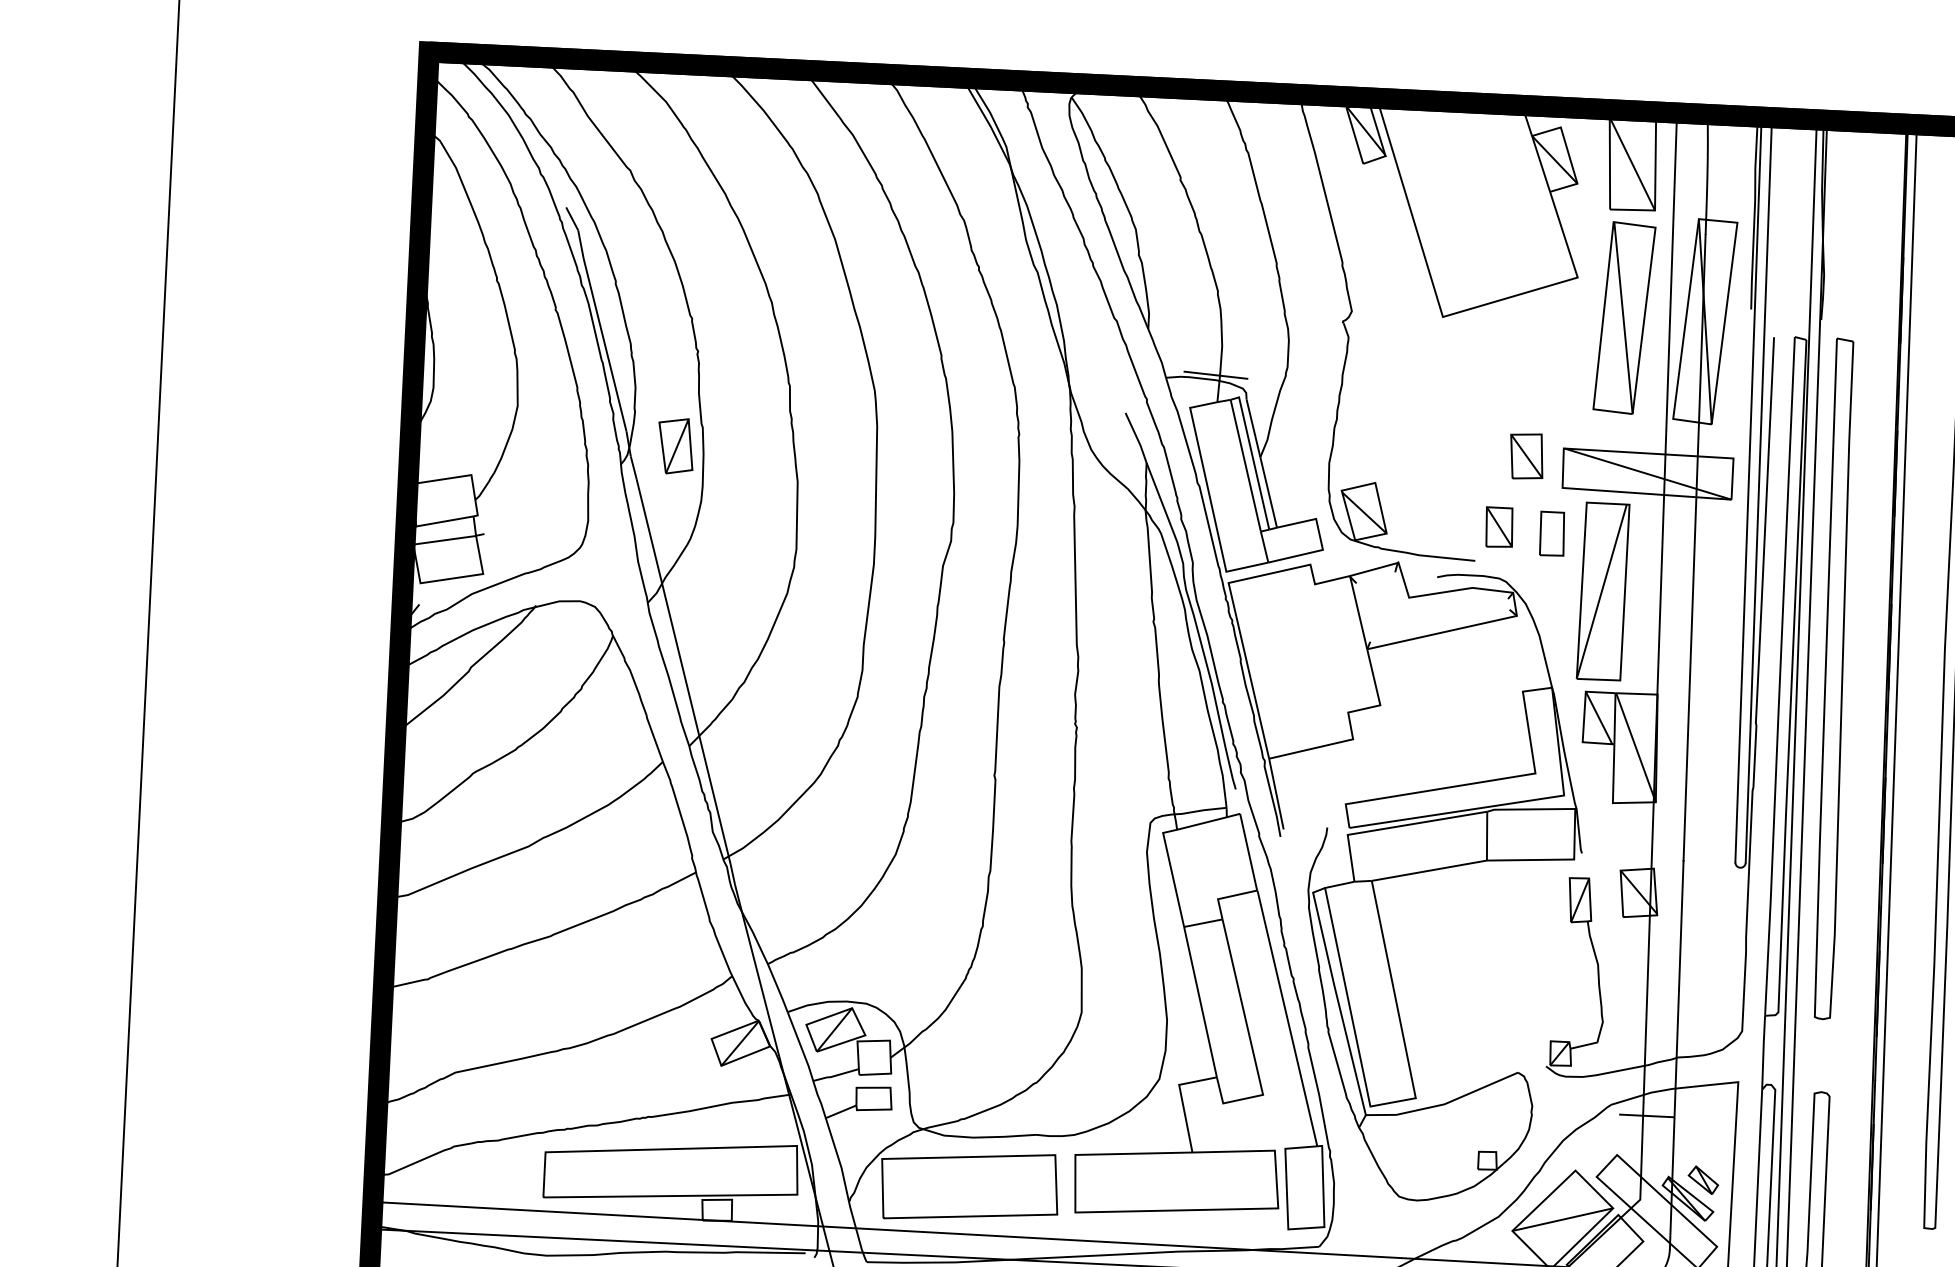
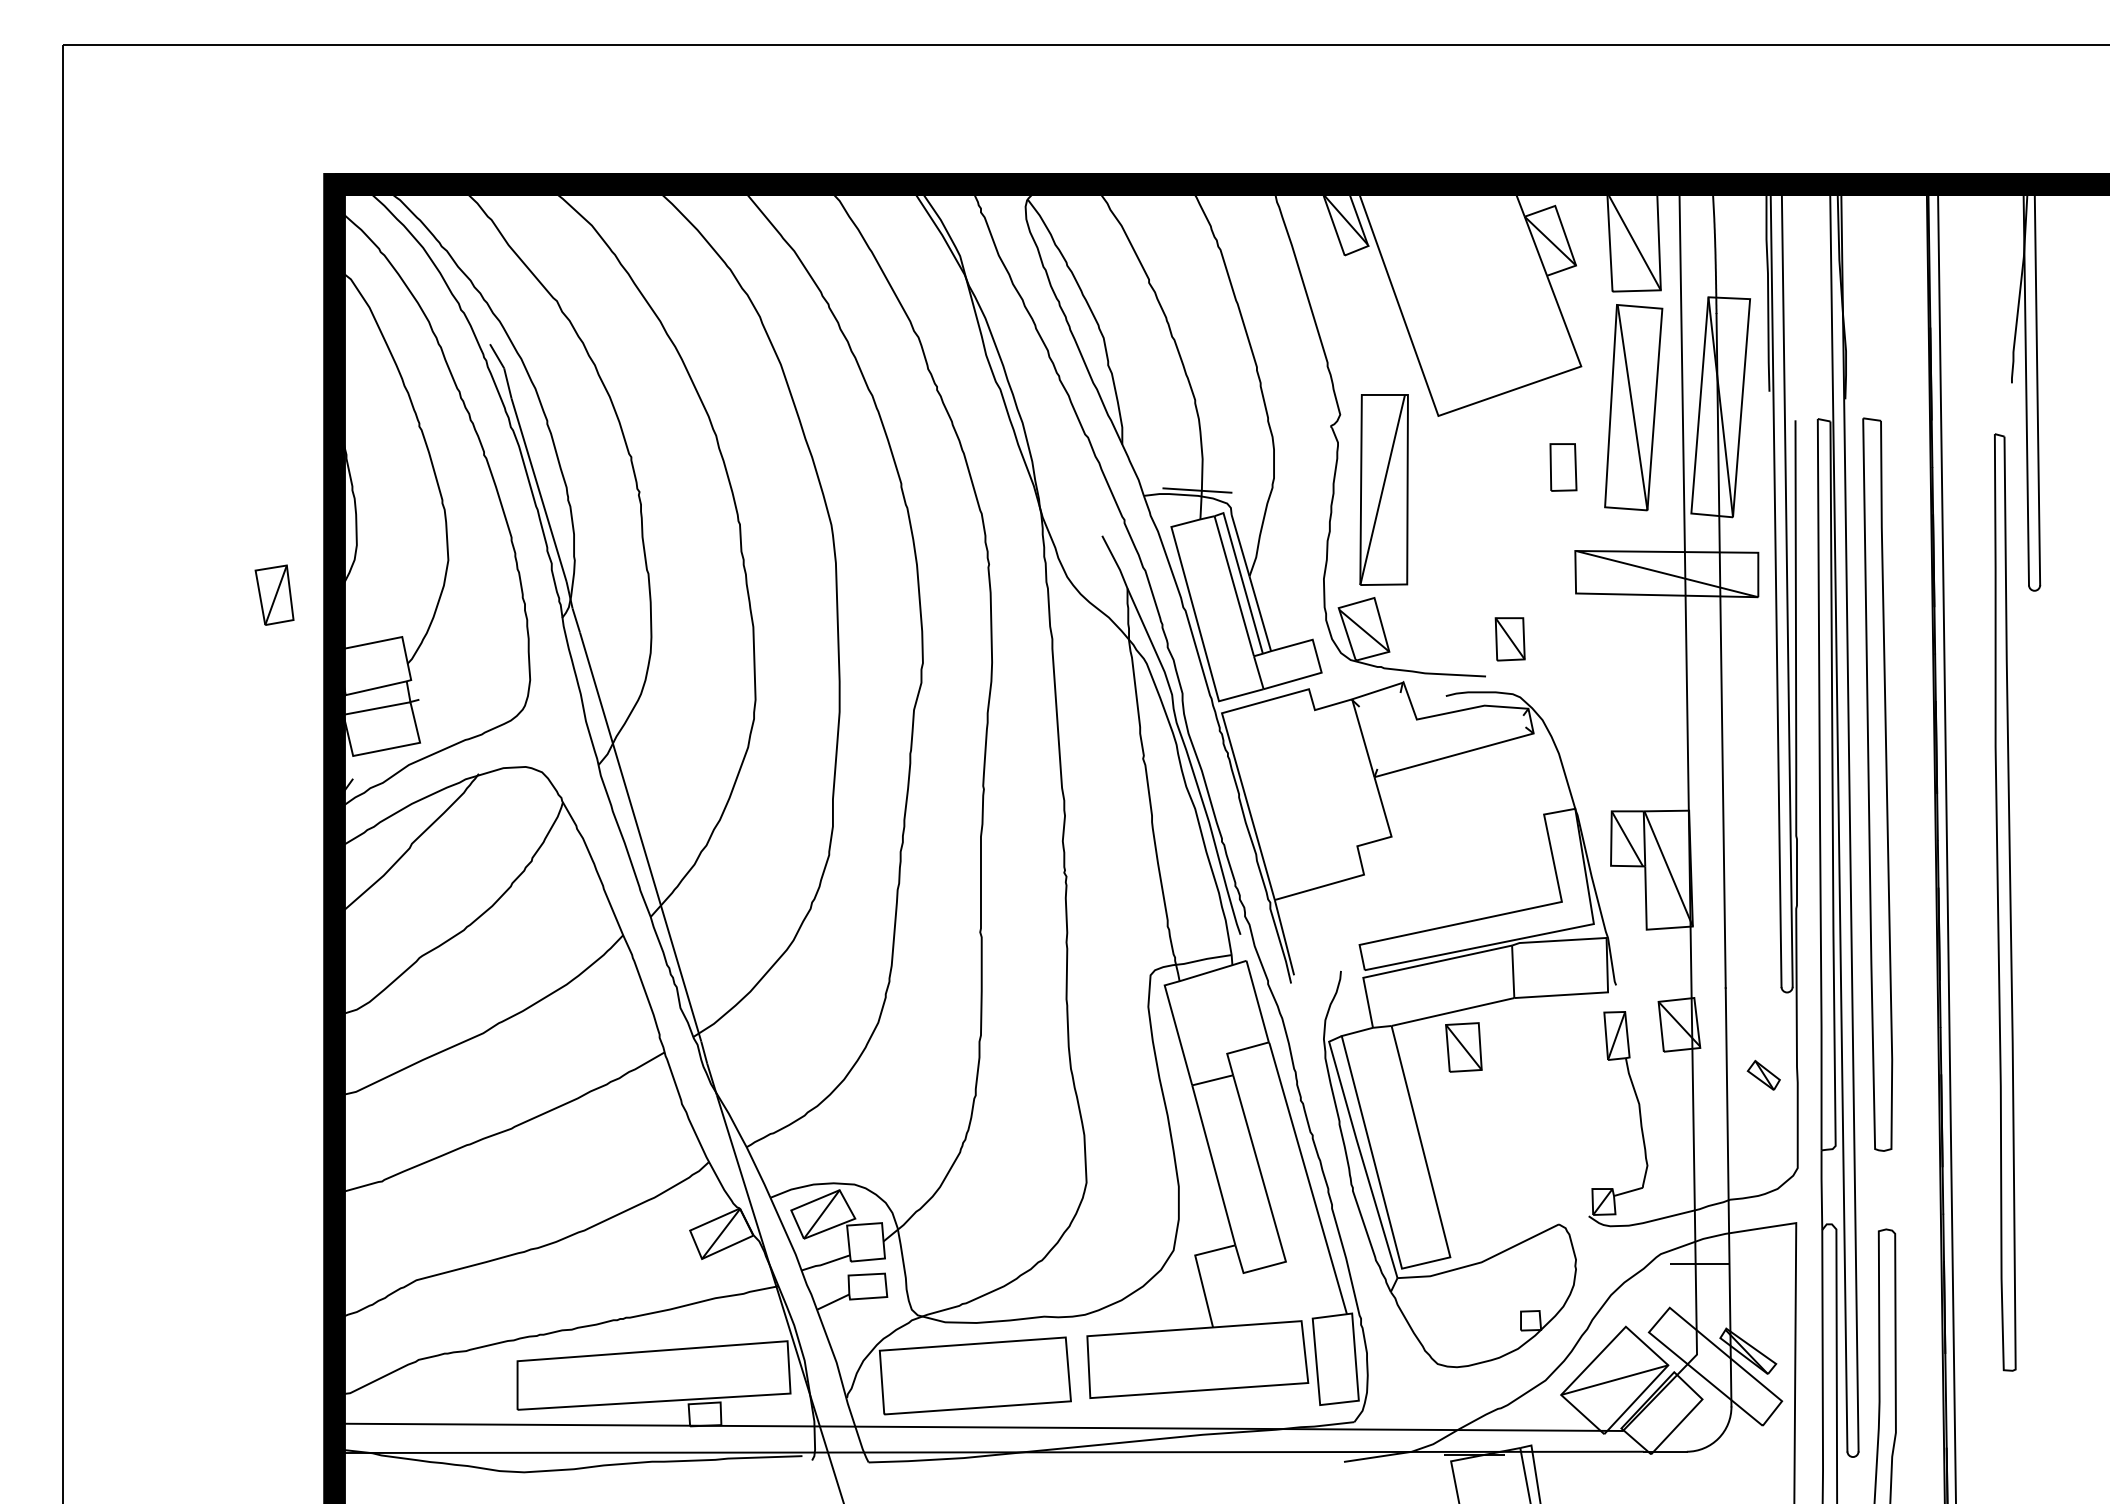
part: (675, 445) -> (274, 594), moved
part: (1526, 456) -> (1463, 1047), moved
part: (1552, 533) -> (1563, 467), moved
part: (1602, 591) -> (1383, 489), moved
part: (1703, 1179) -> (1763, 1074), moved

